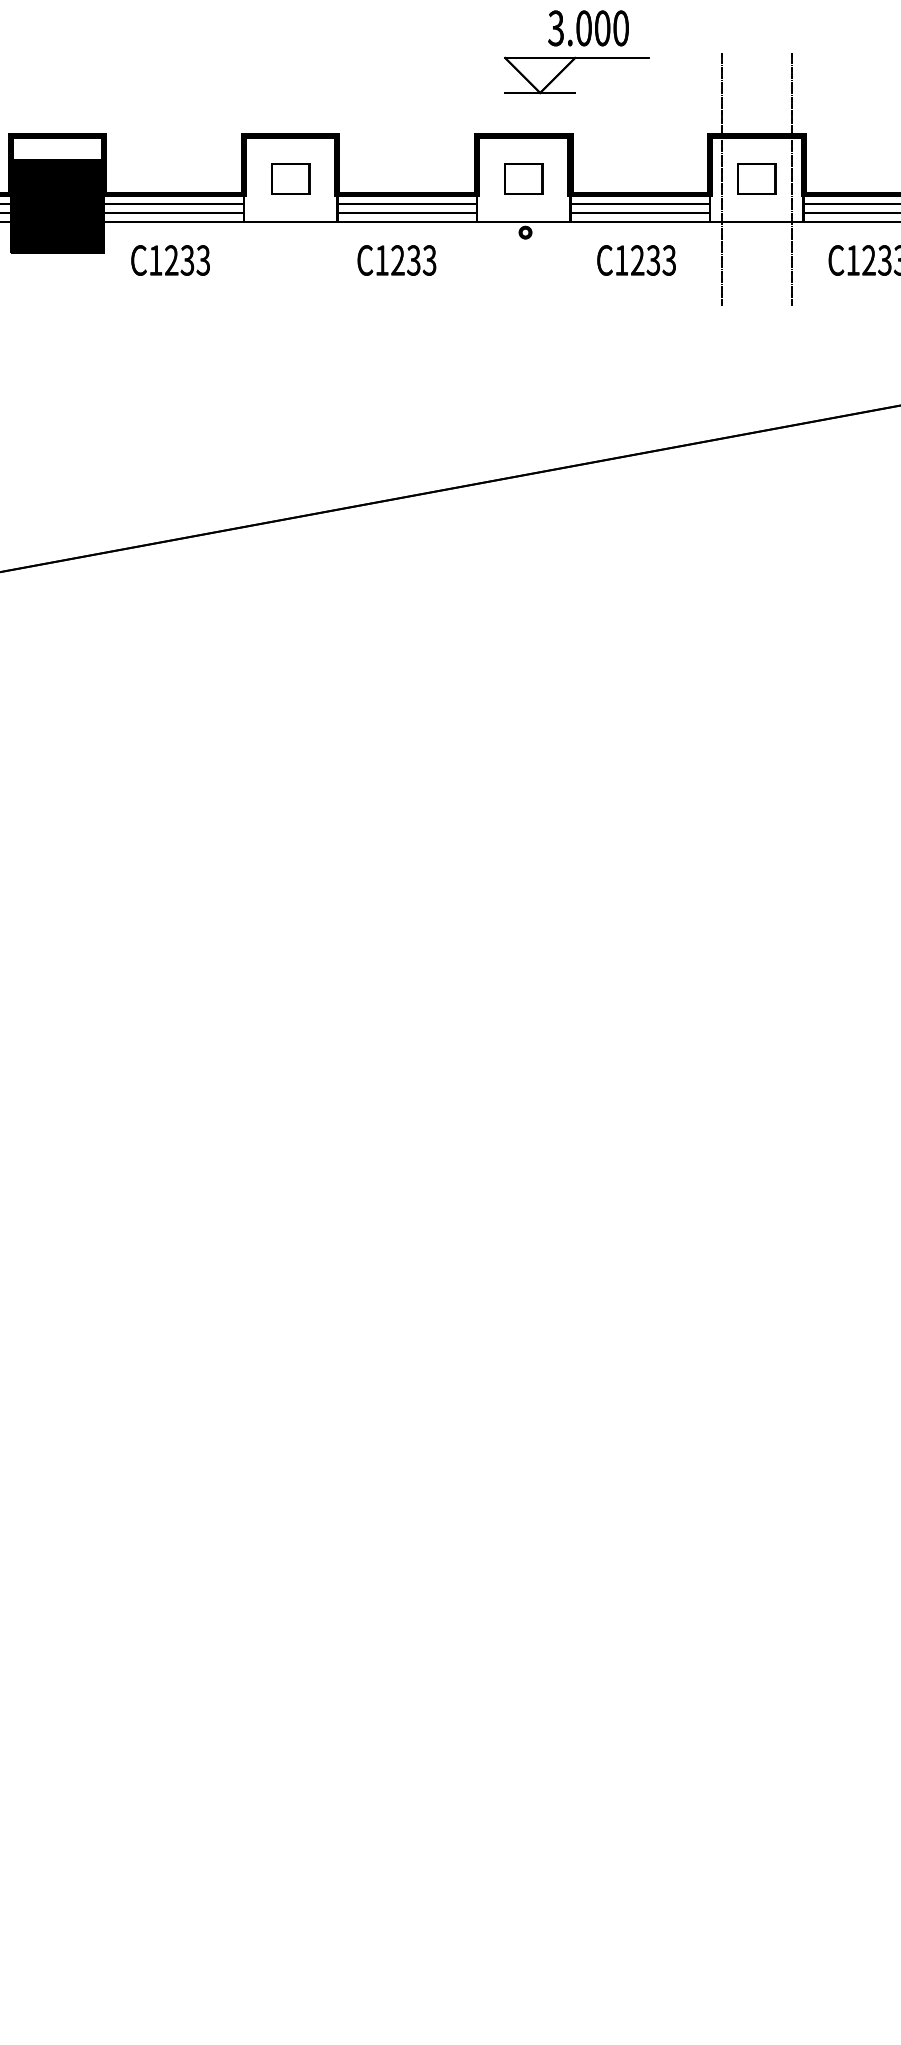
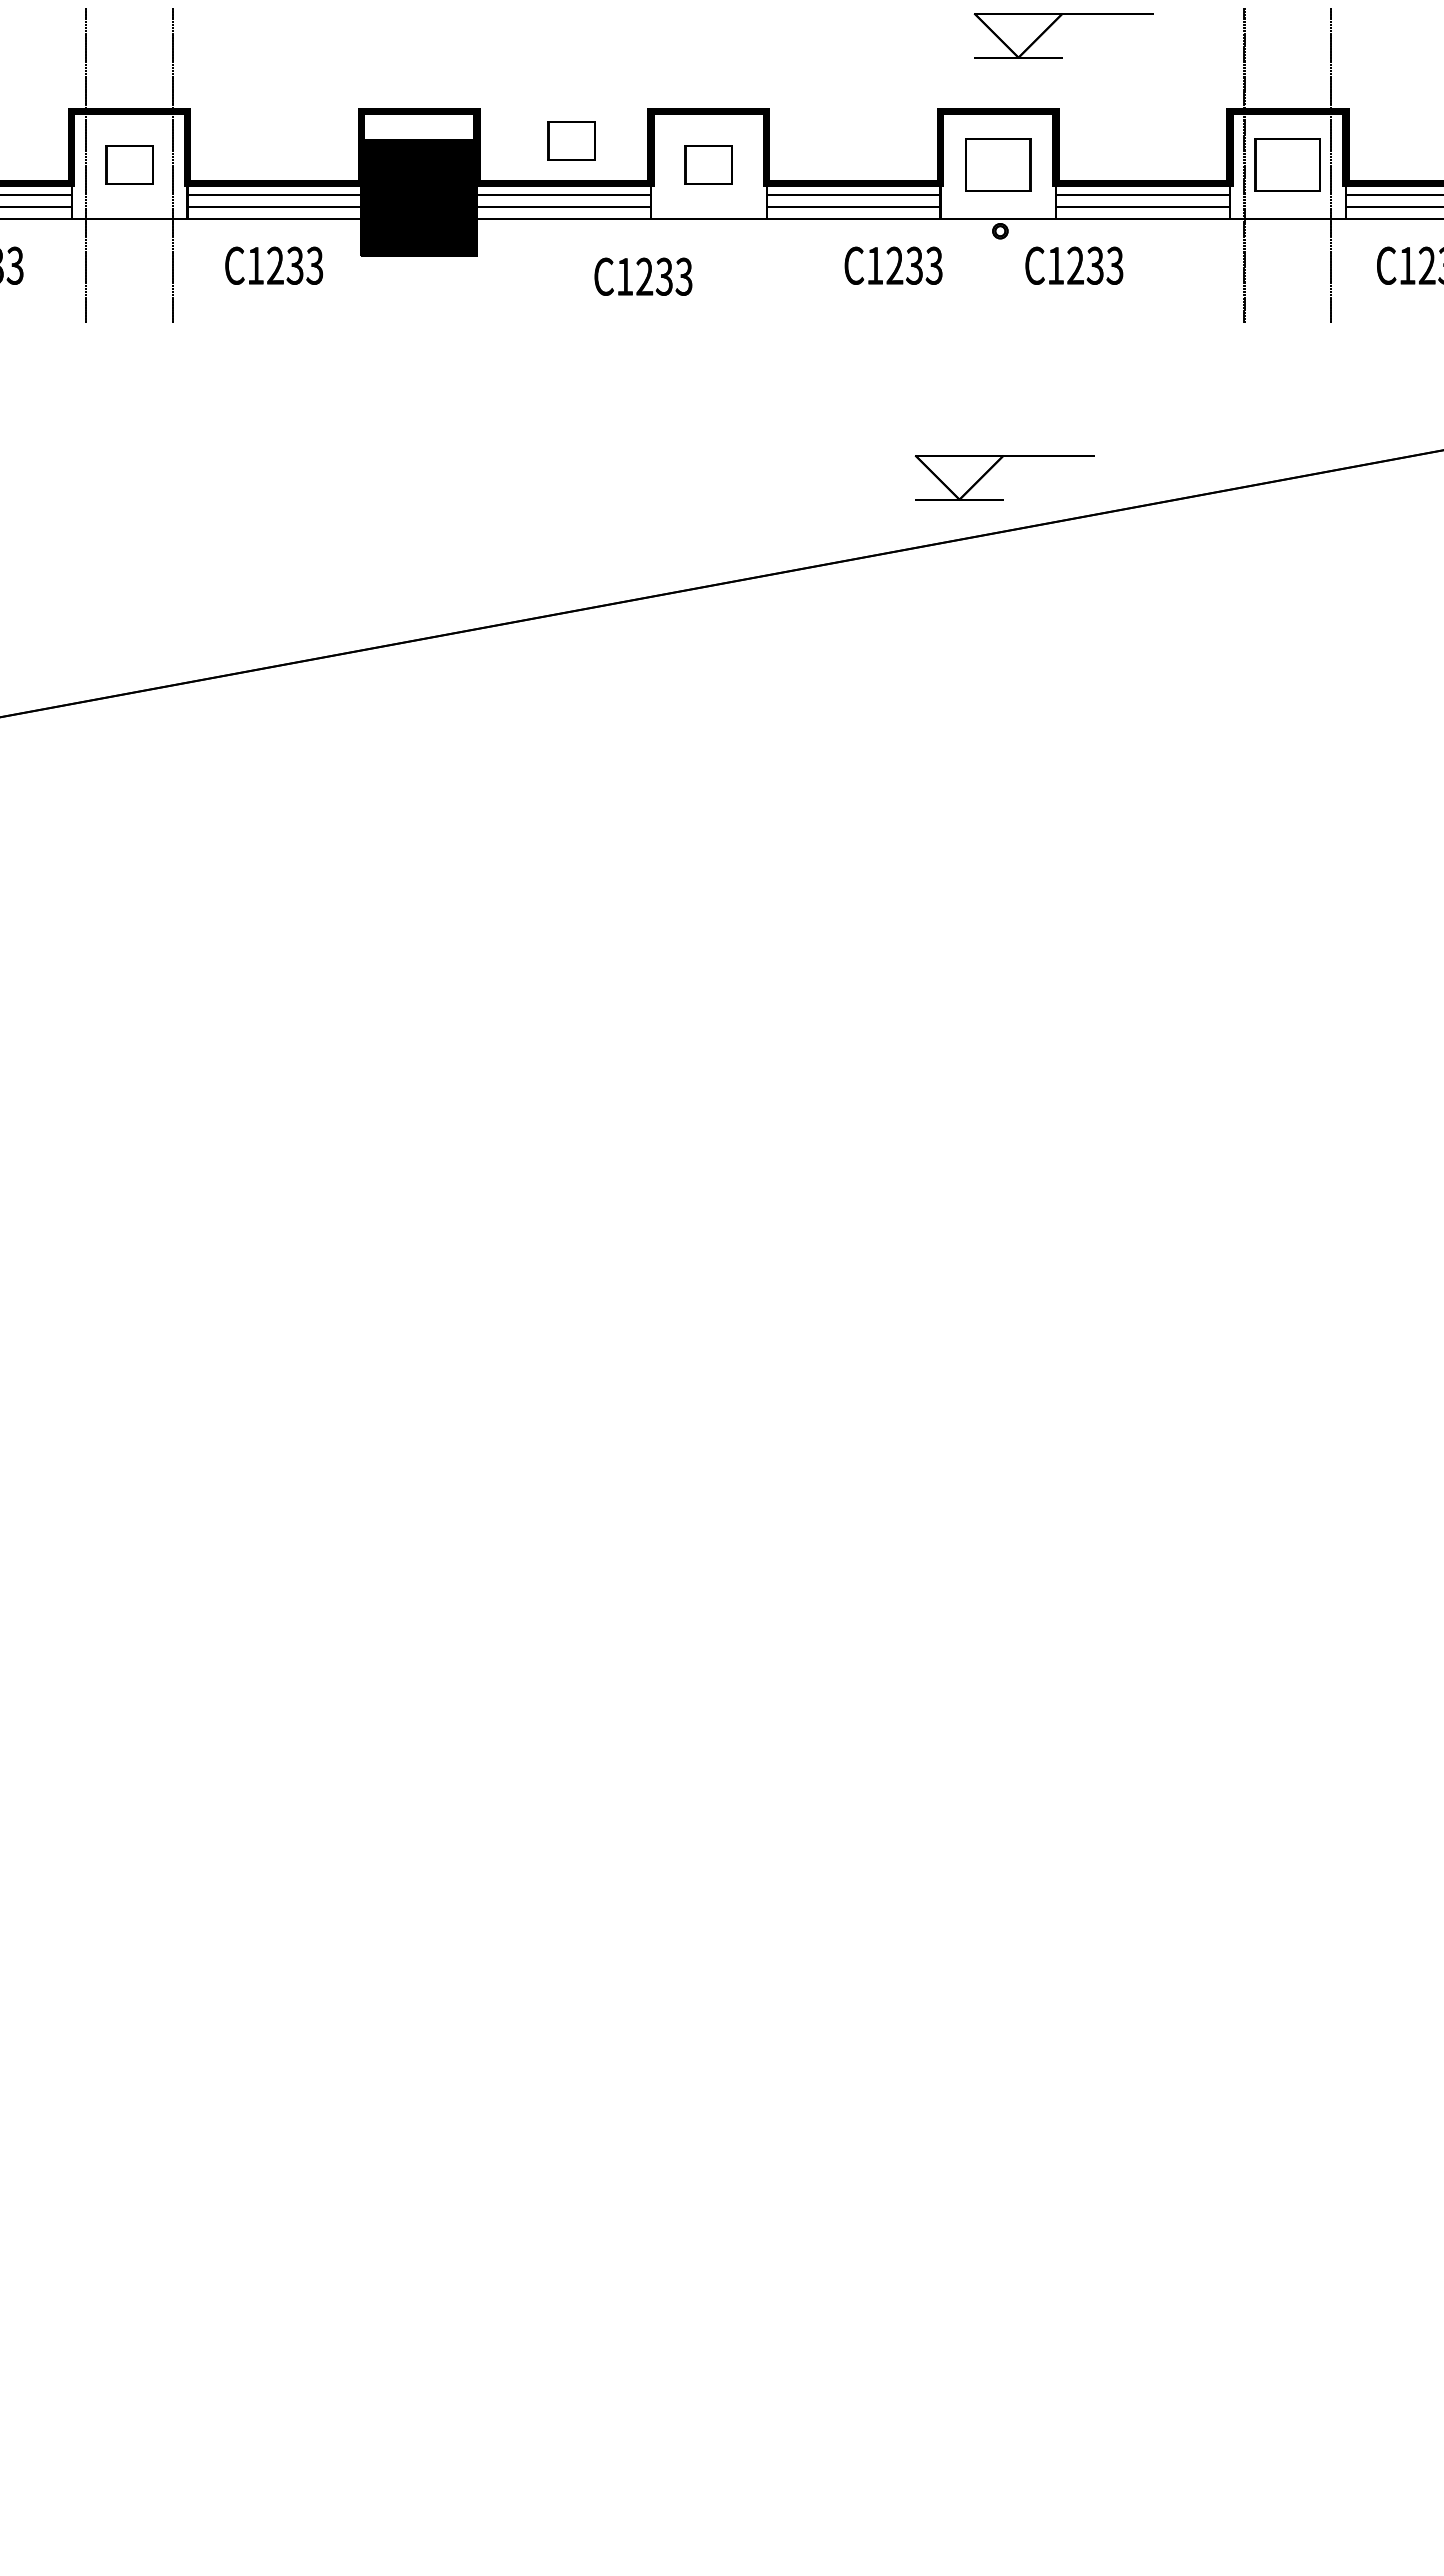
part: (180, 159) -> (571, 140), added
part: (524, 178) -> (998, 164), size x1.4
part: (756, 178) -> (1287, 164), size x1.4
text: (170, 260) -> (643, 276), moved
text: (396, 260) -> (893, 265), moved
text: (636, 260) -> (1074, 265), moved
part: (520, 422) -> (994, 466), added

